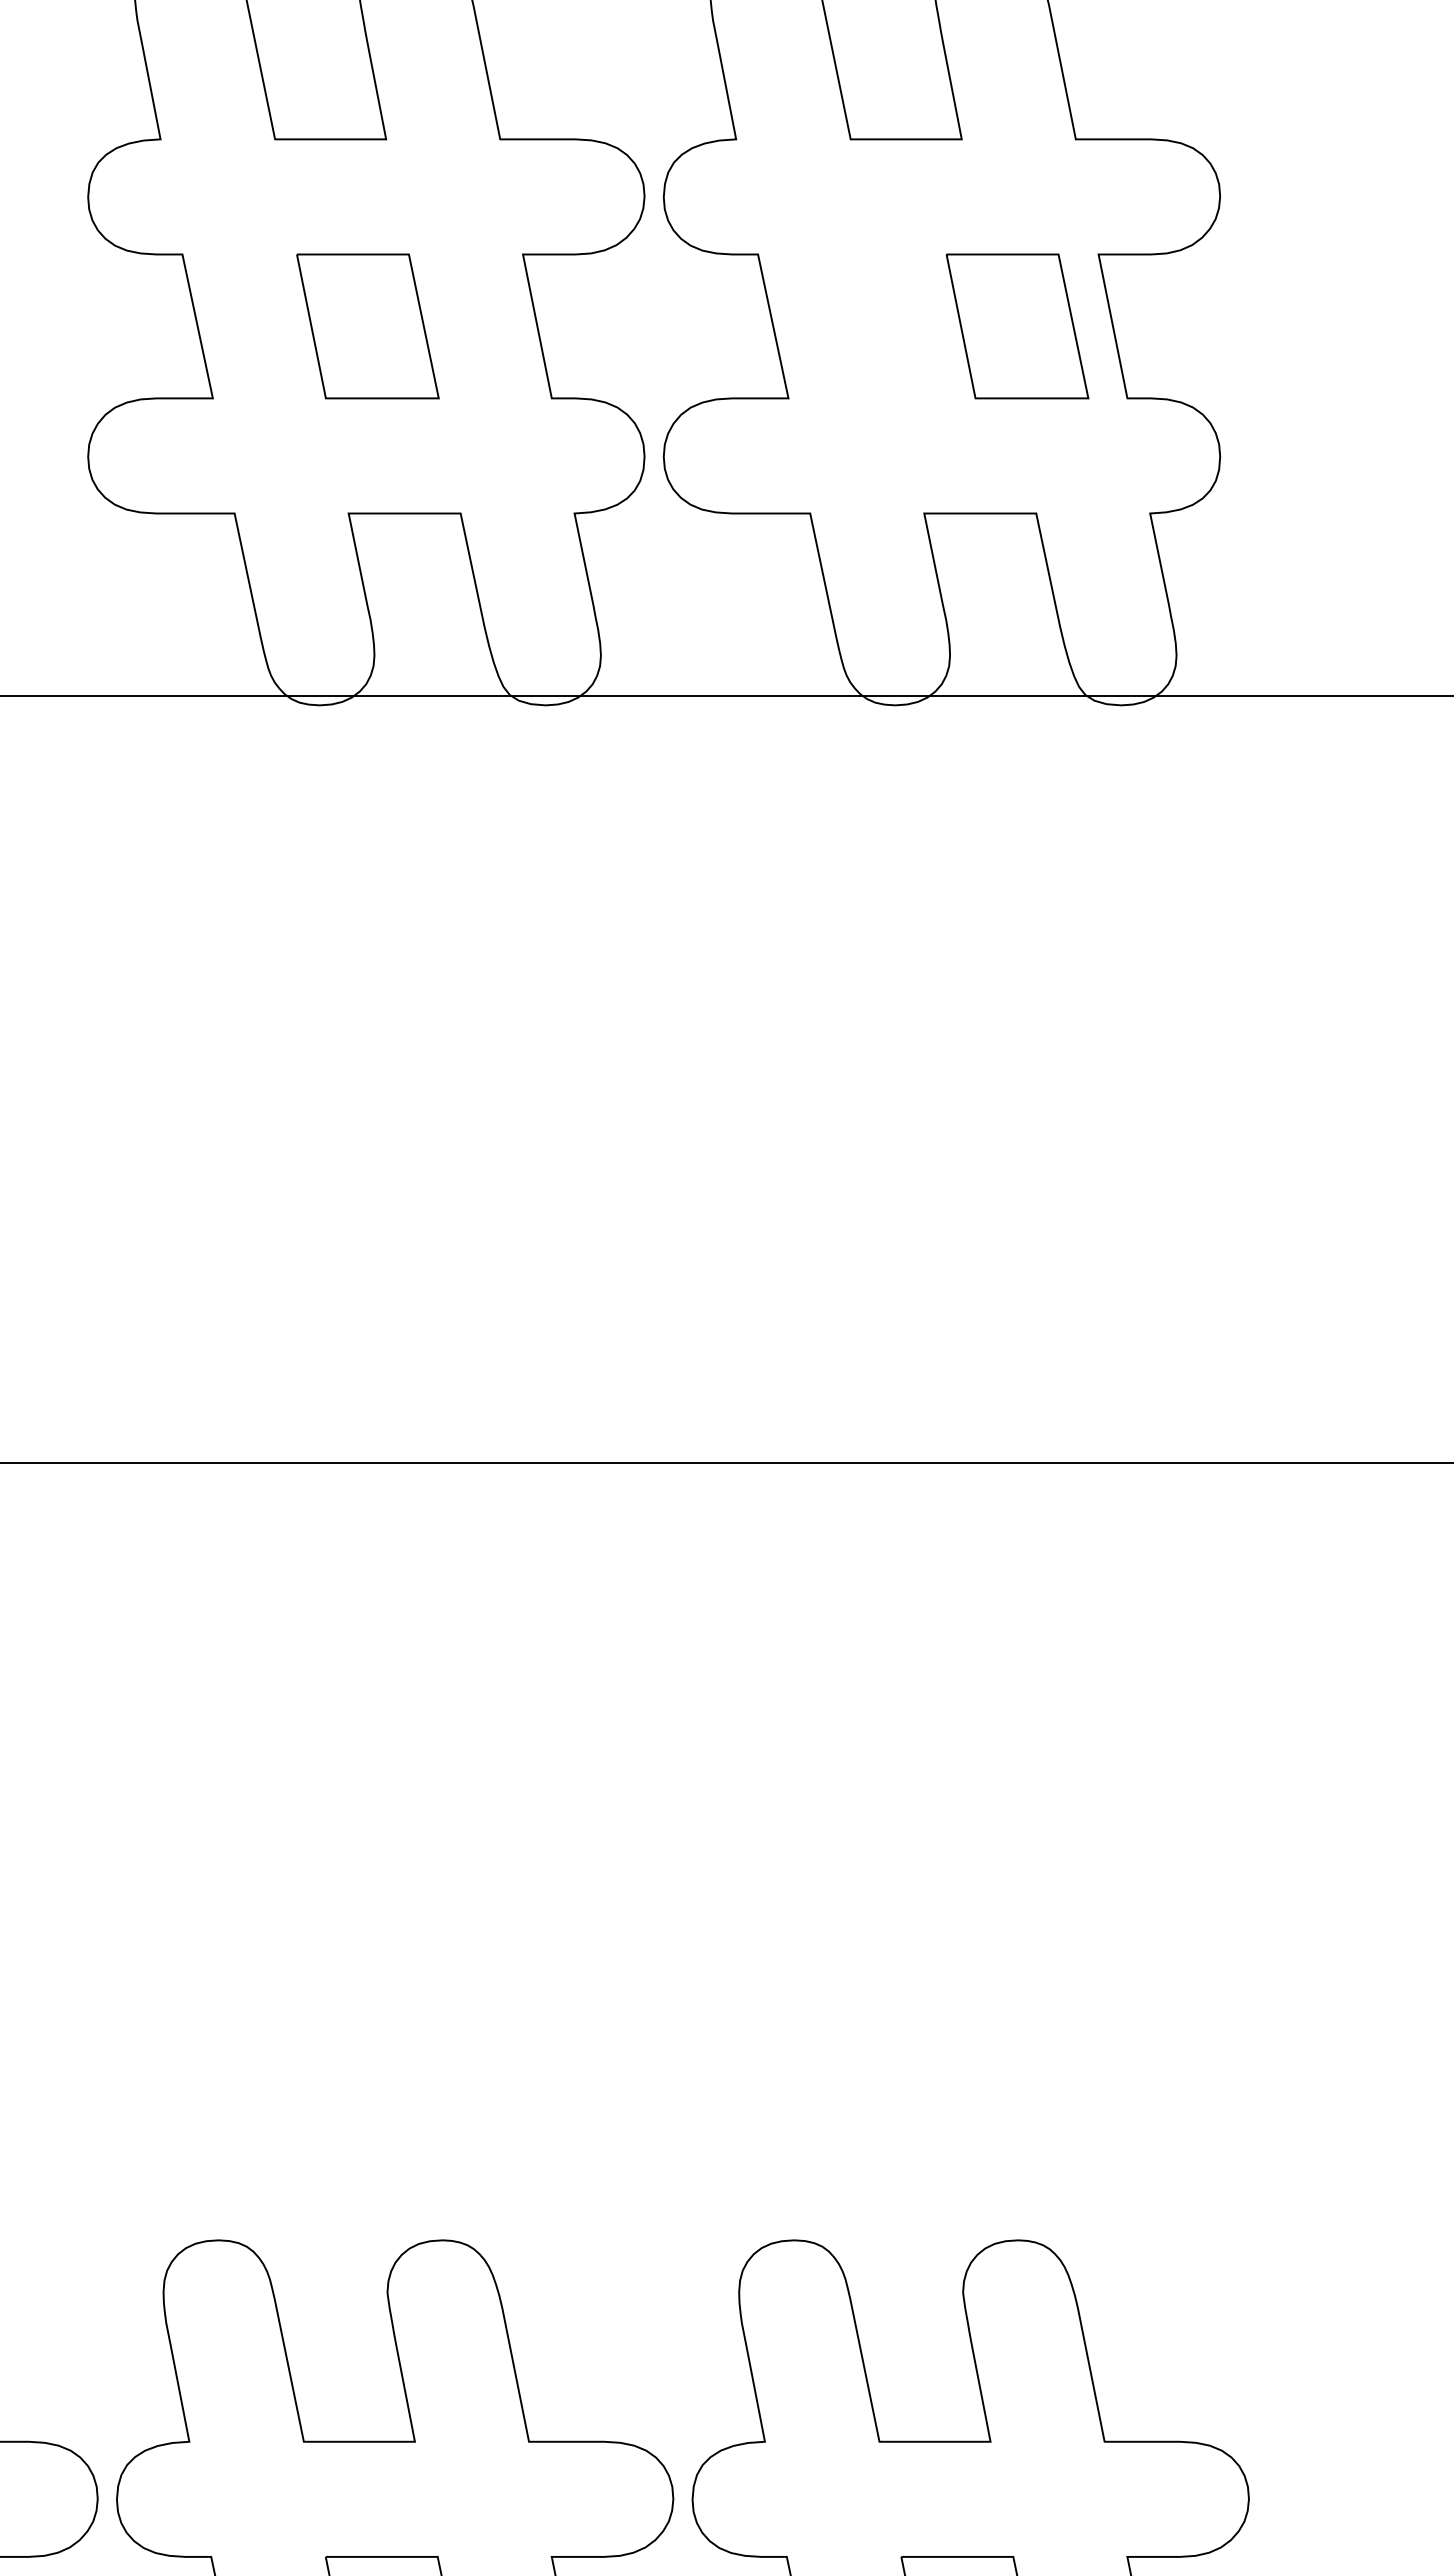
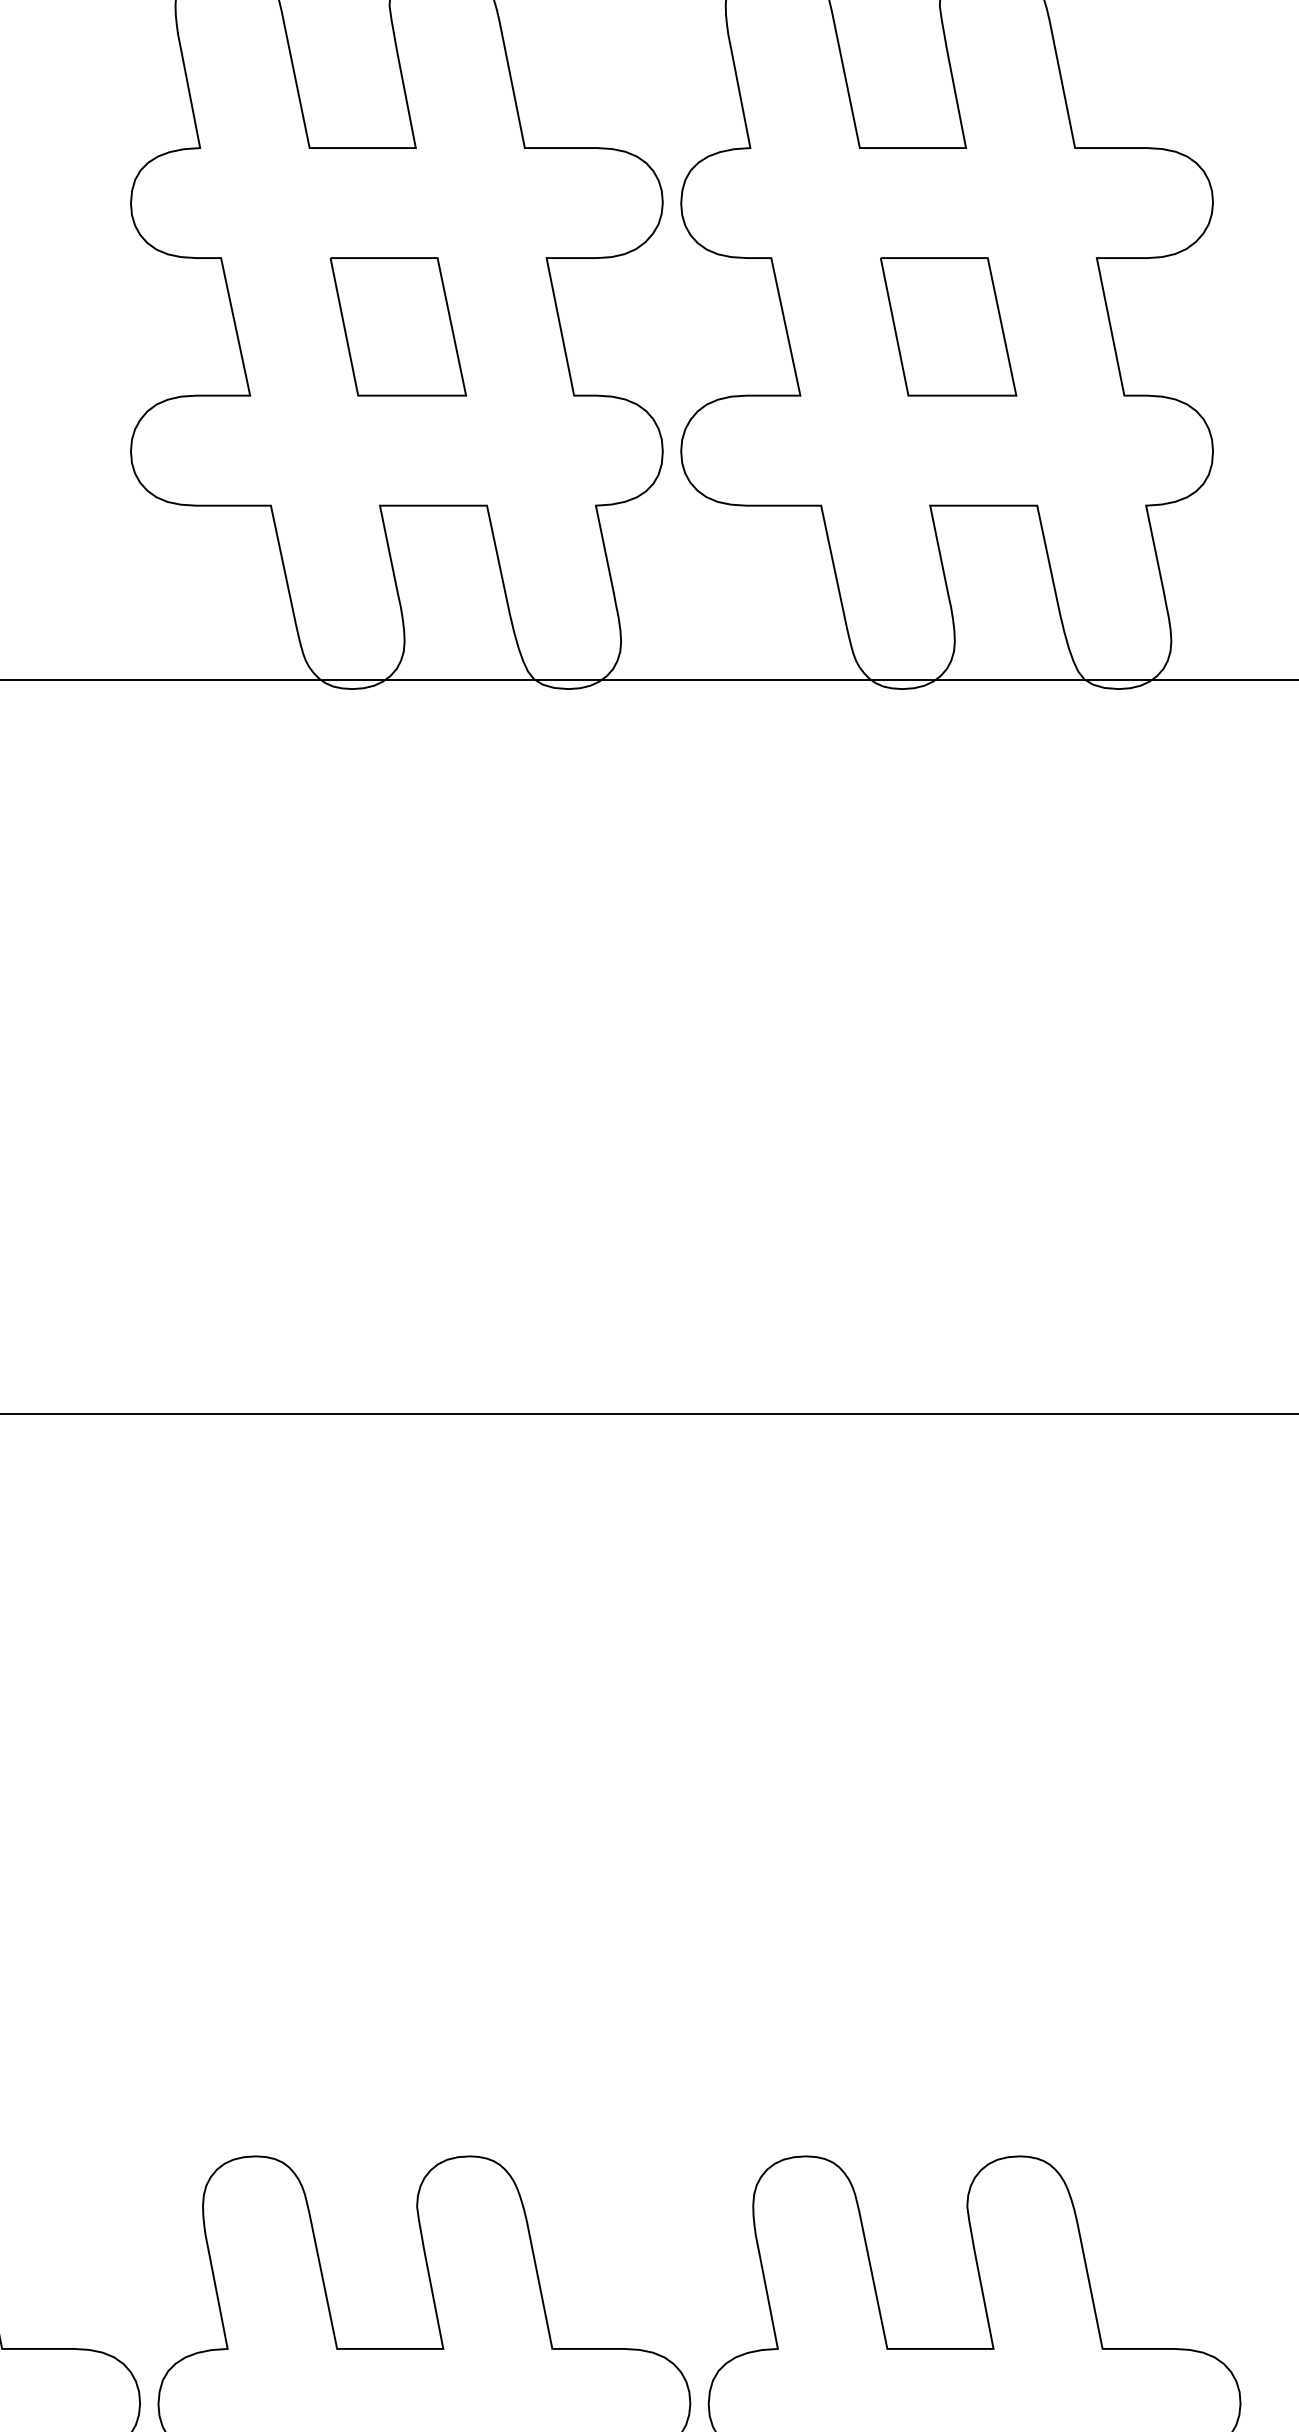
curve: (1069, 313) -> (998, 314), moved

